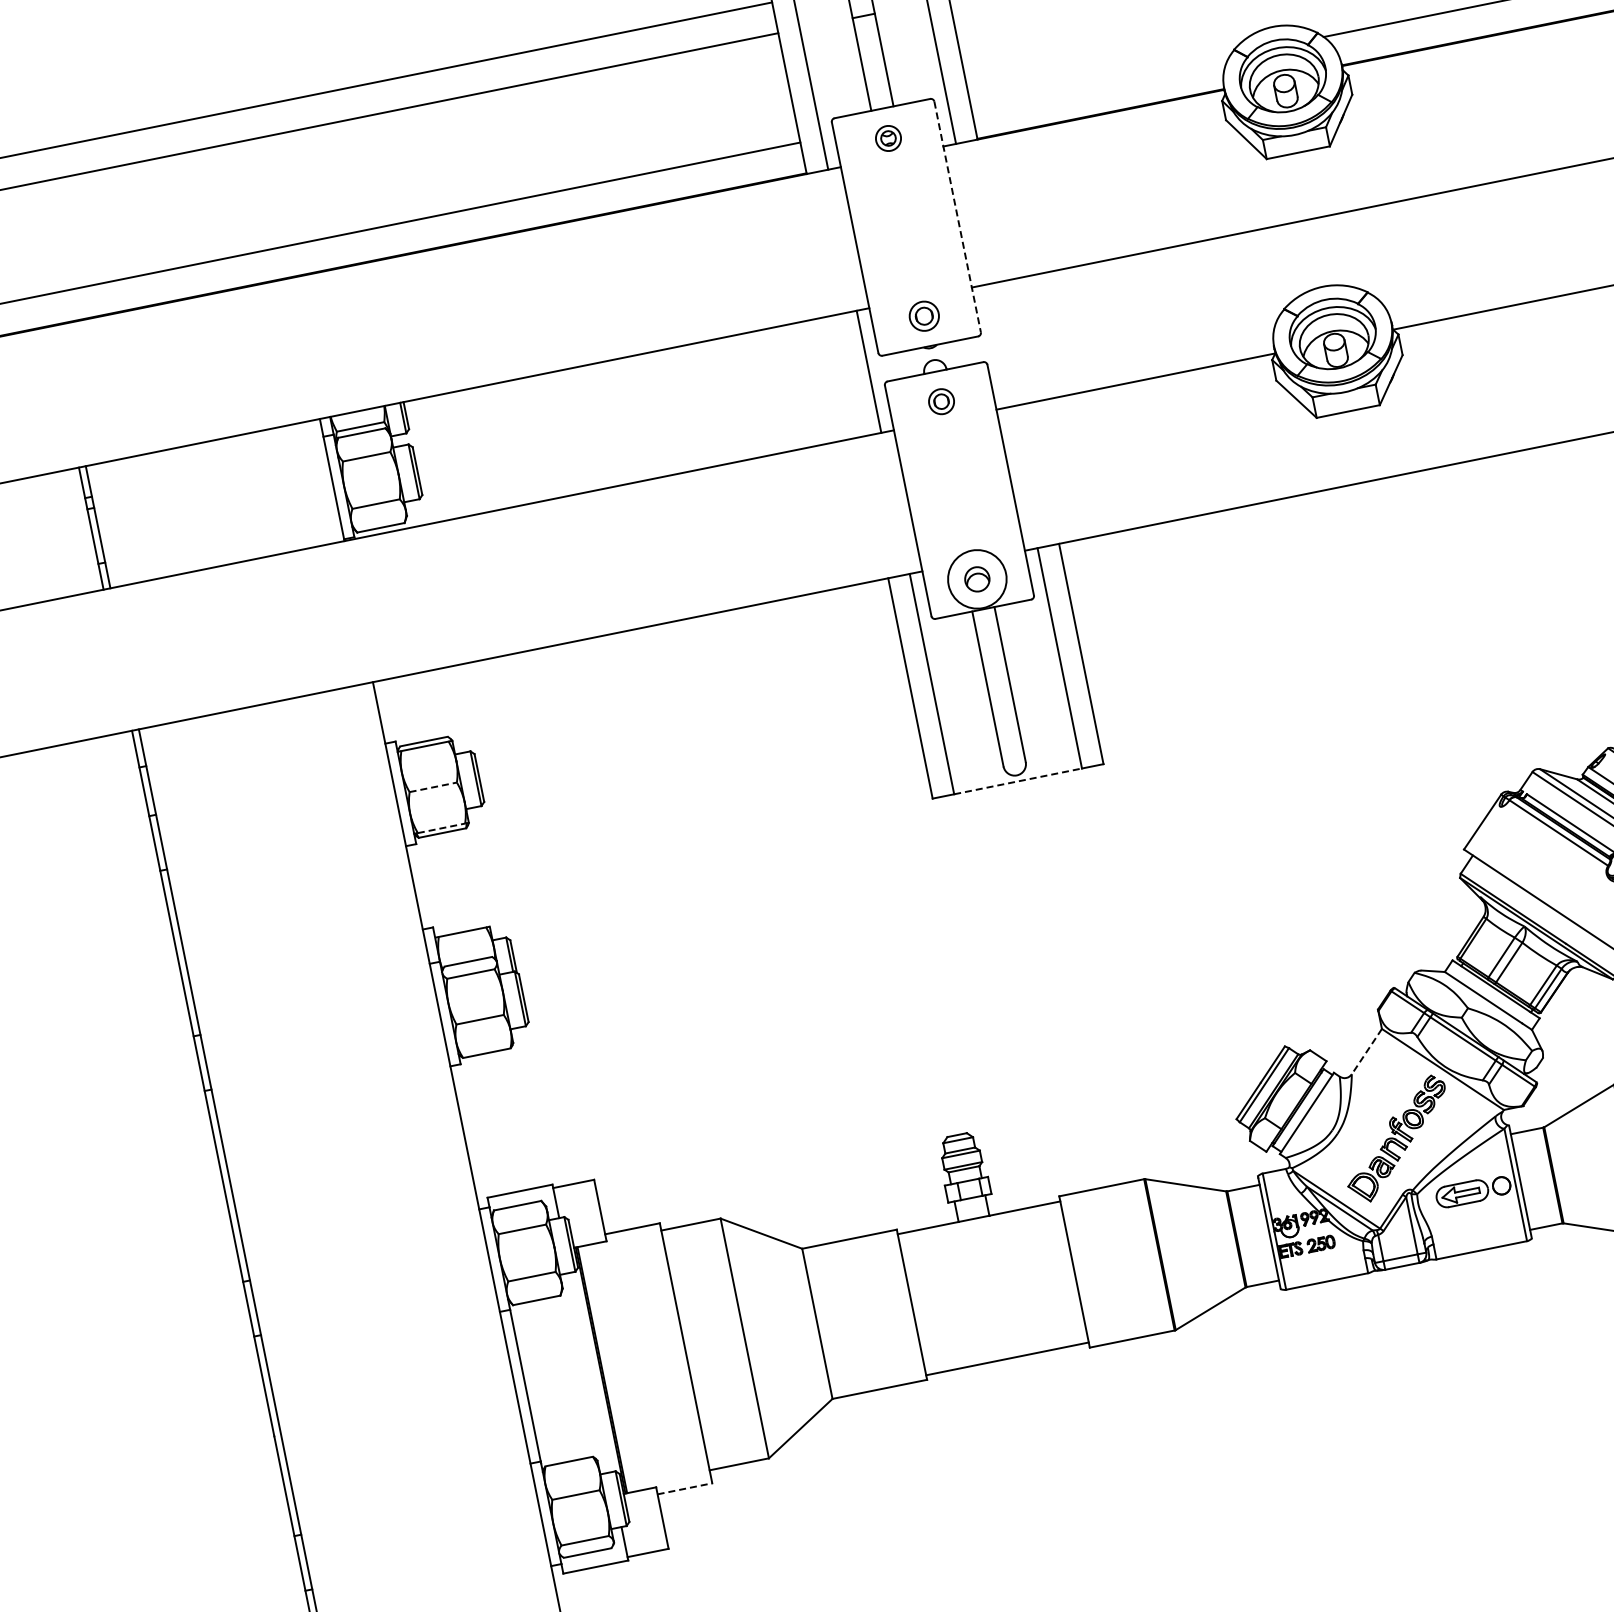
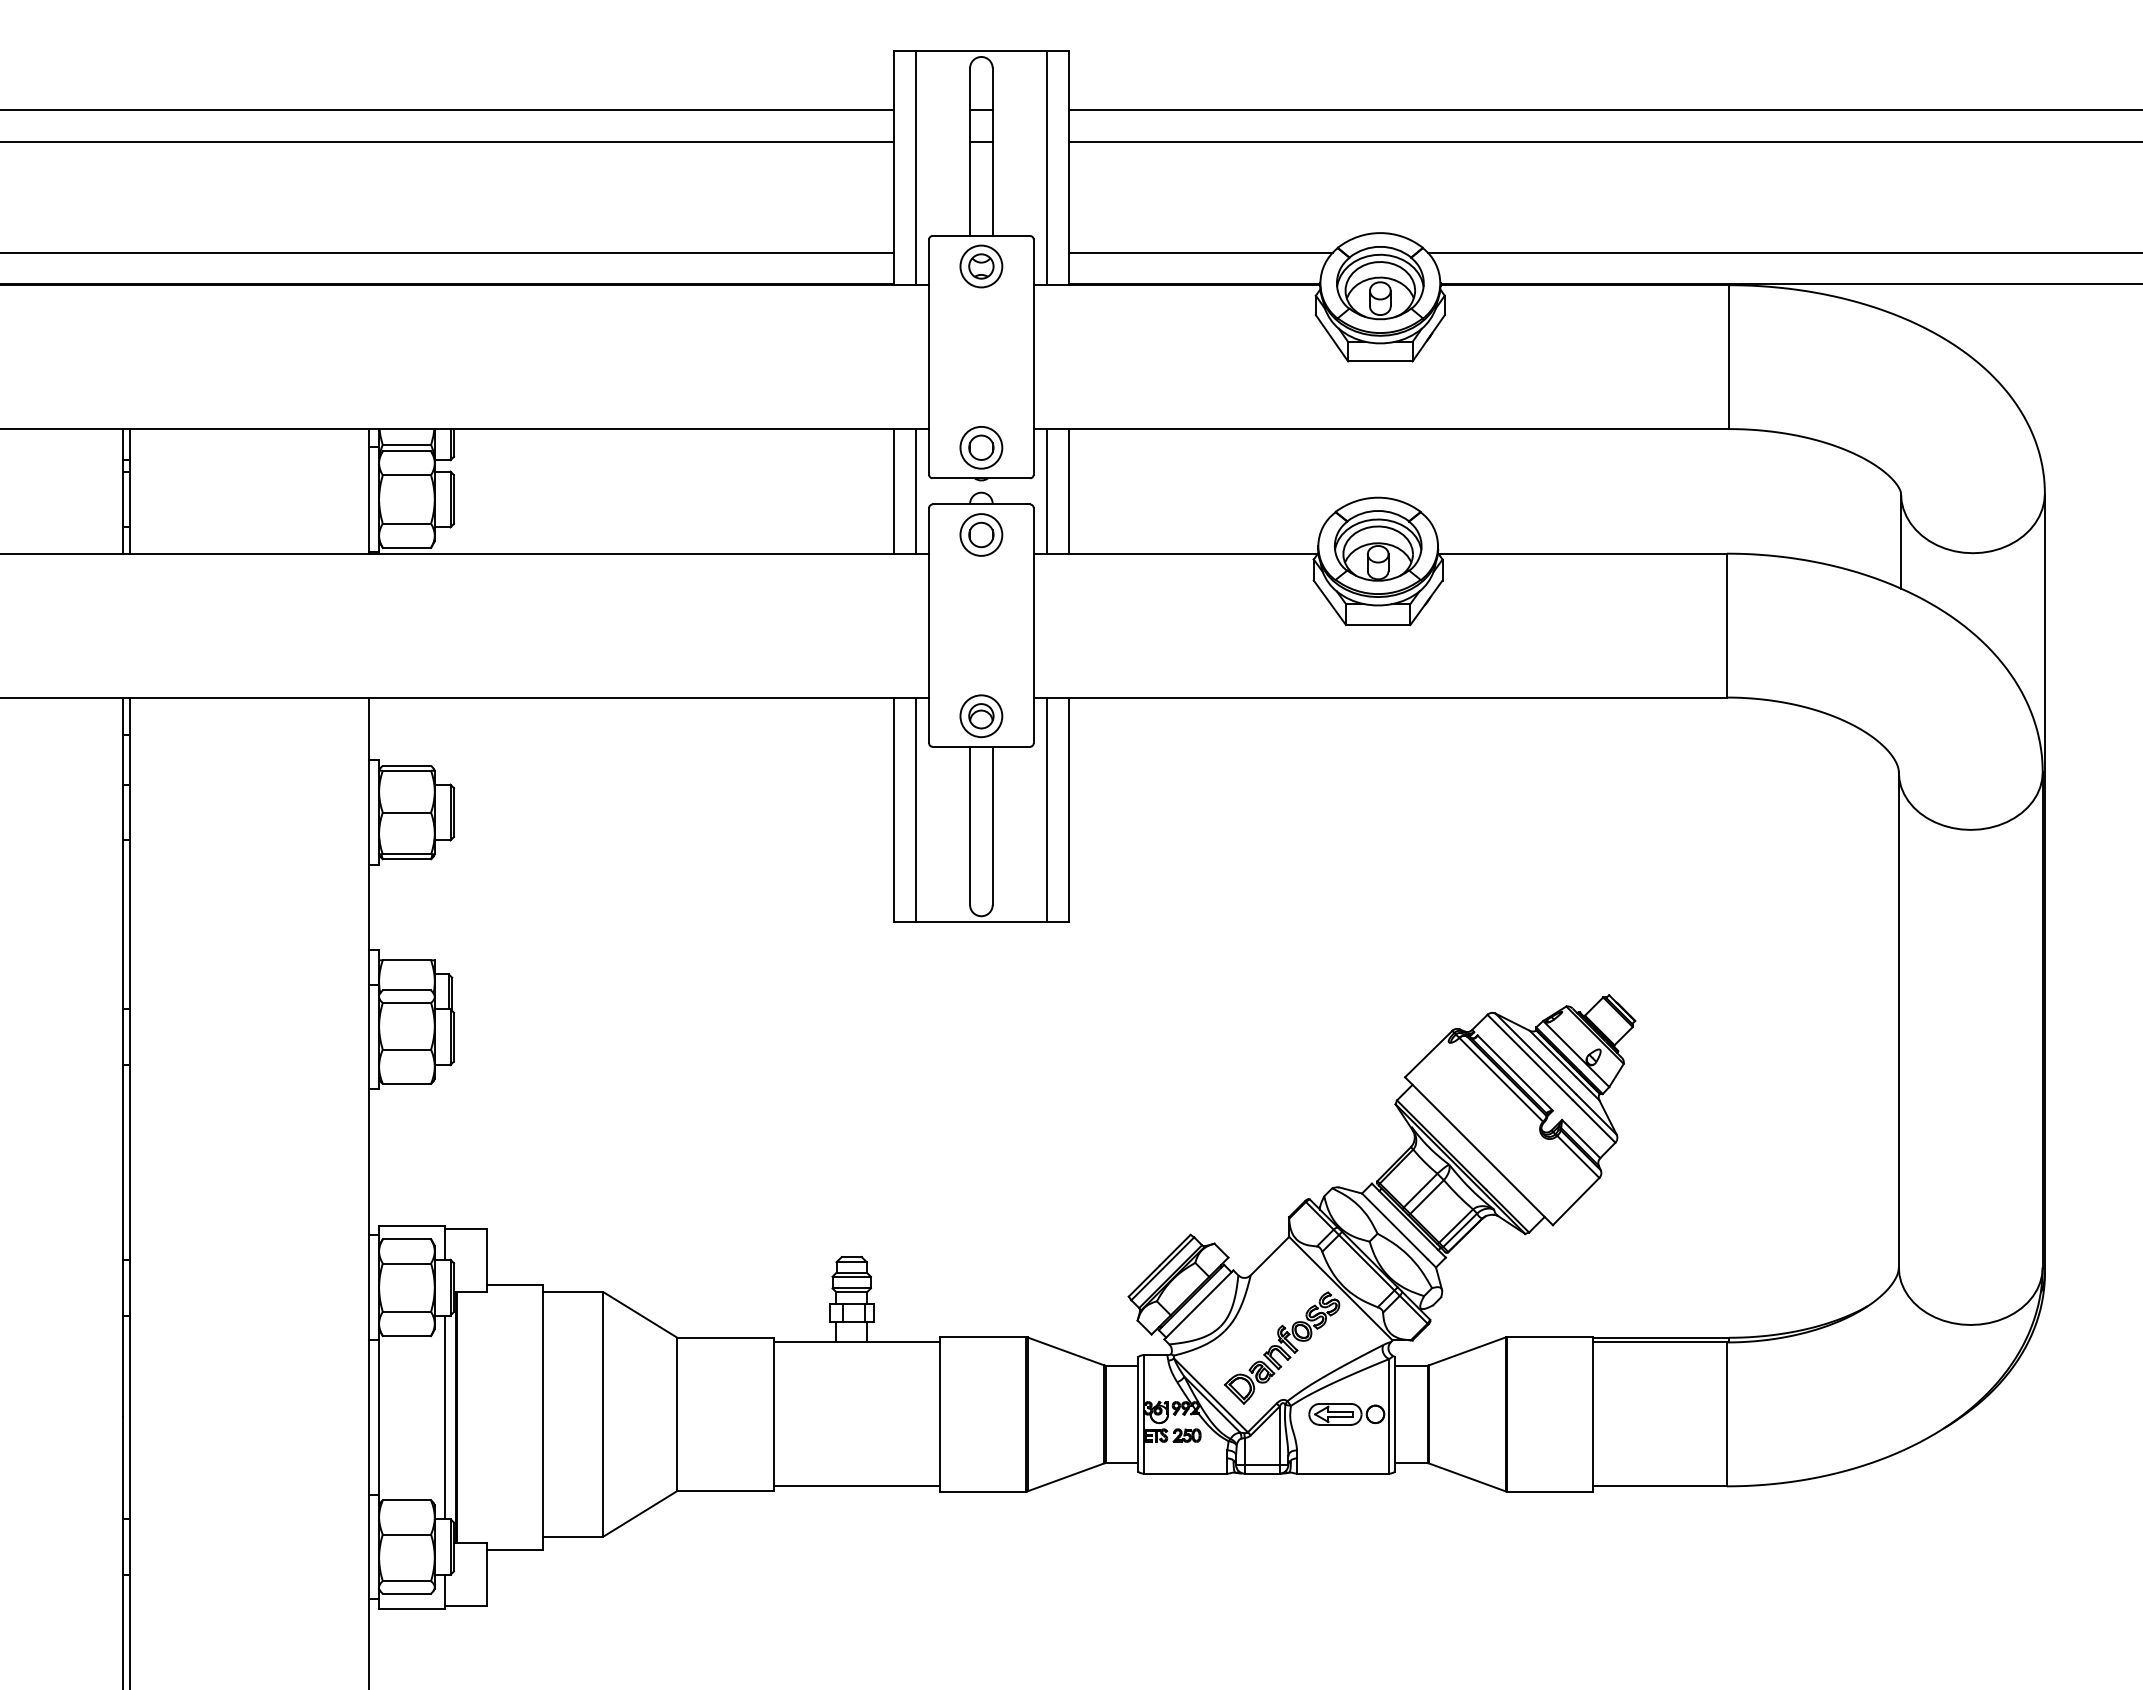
line: (1100, 82) -> (1200, 253), added
part: (888, 138) -> (981, 266), size x1.67
line: (957, 217) -> (1033, 357), dashed -> solid
part: (924, 315) -> (981, 447), size x1.43
line: (1018, 341) -> (1068, 491), added
line: (996, 346) -> (1046, 491), added
line: (847, 376) -> (894, 491), added
part: (941, 401) -> (981, 534), size x1.67
circle: (977, 579) -> (981, 716), size x0.71
line: (1018, 781) -> (981, 922), dashed -> solid
line: (433, 787) -> (407, 812), dashed -> solid
line: (442, 828) -> (407, 854), dashed -> solid
line: (1366, 1052) -> (1269, 1256), dashed -> solid
line: (590, 1372) -> (445, 1417), added
line: (685, 1488) -> (515, 1549), dashed -> solid

